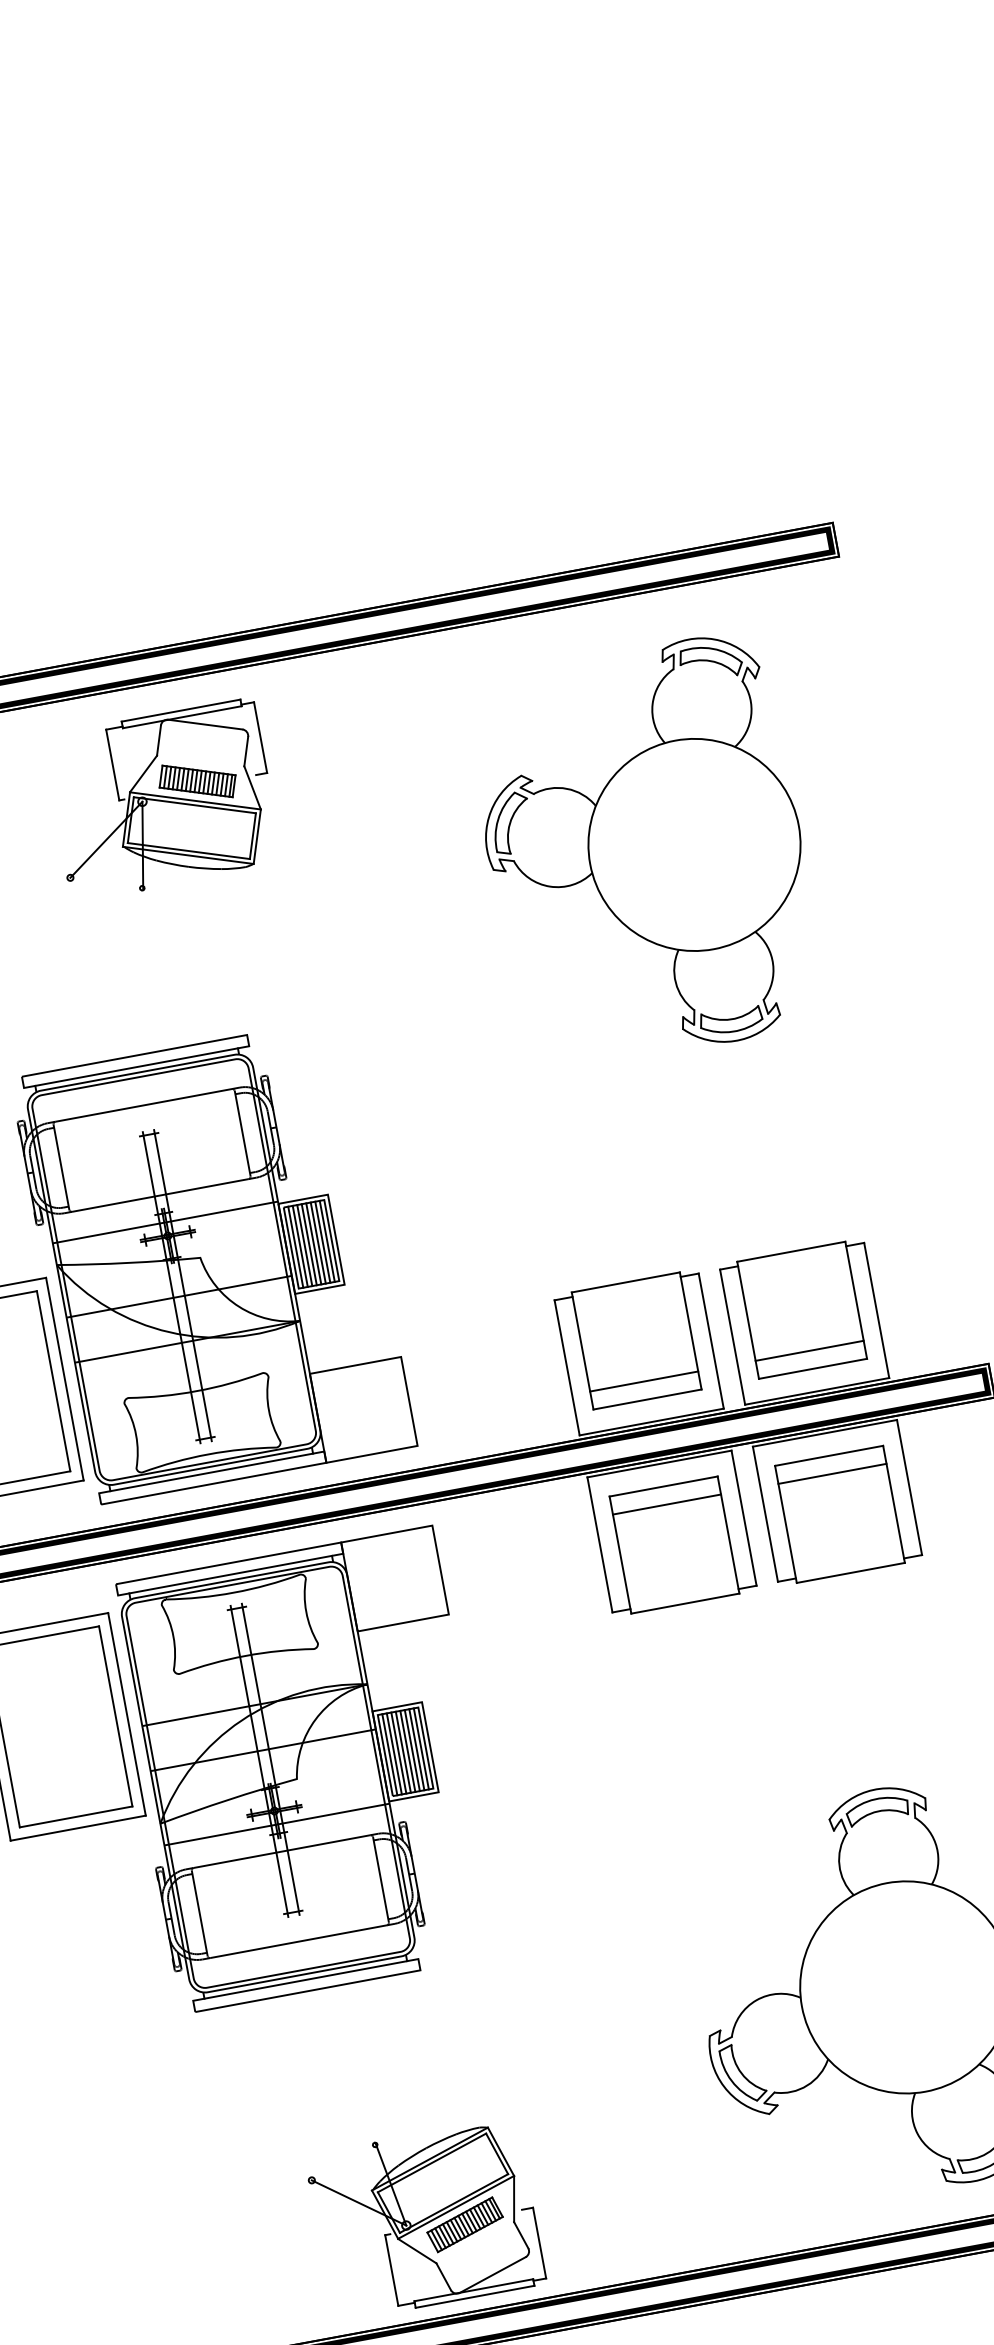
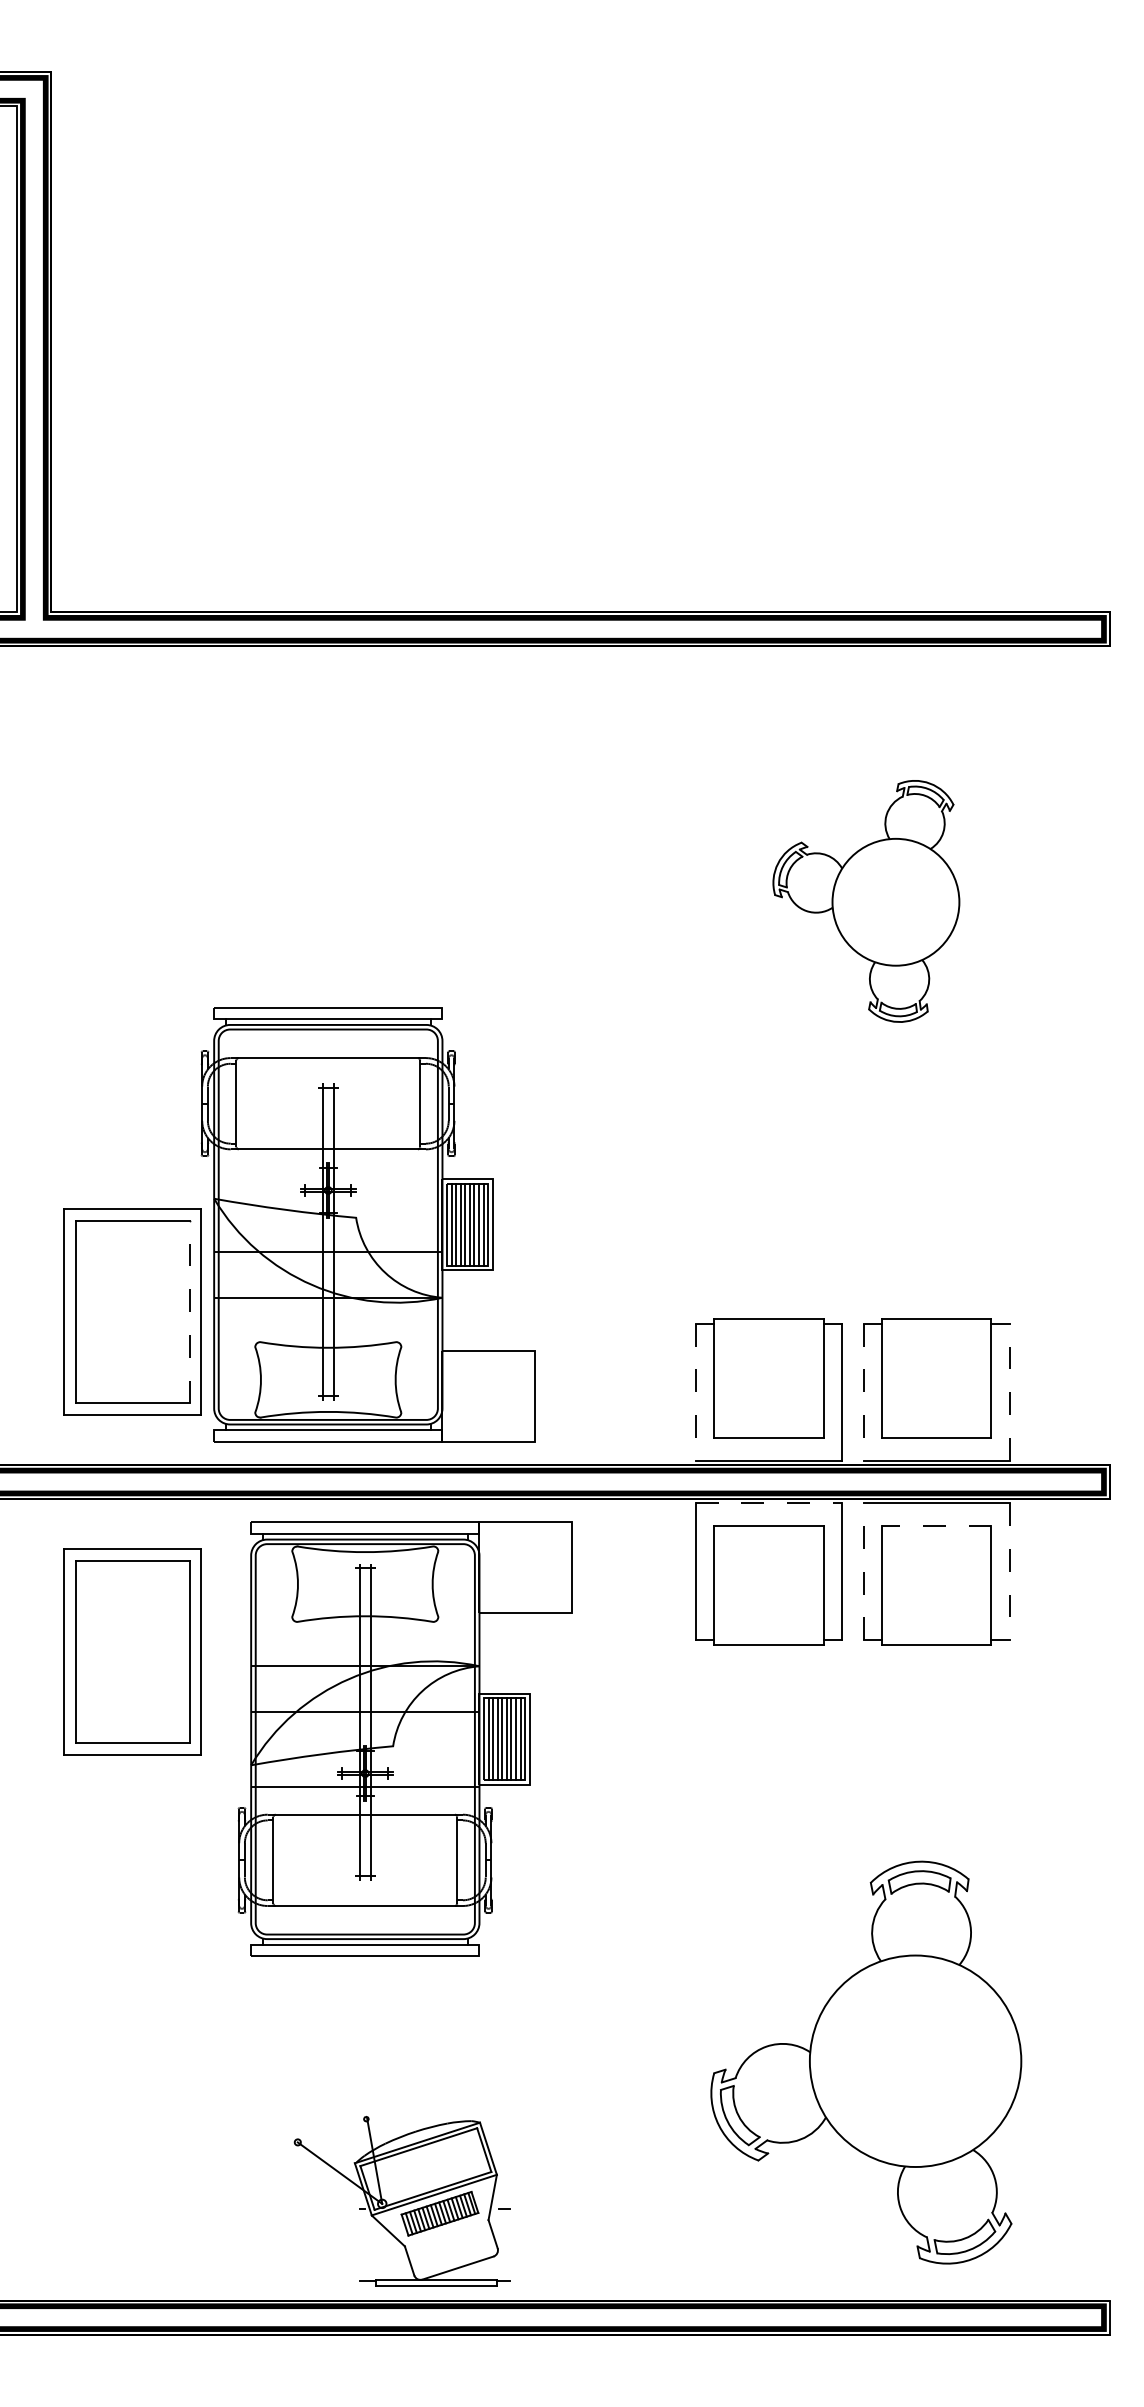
part: (161, 800) -> (401, 762), removed
part: (645, 852) -> (866, 901), size x0.6
line: (165, 1222) -> (328, 1176), removed
line: (876, 1309) -> (1009, 1391), solid -> dashed
line: (732, 1337) -> (863, 1392), solid -> dashed
line: (809, 1350) -> (936, 1419), removed
line: (566, 1368) -> (695, 1392), solid -> dashed
line: (53, 1380) -> (189, 1311), solid -> dashed
line: (643, 1381) -> (768, 1419), removed
line: (829, 1456) -> (936, 1526), solid -> dashed
line: (660, 1464) -> (769, 1503), solid -> dashed
line: (832, 1473) -> (936, 1544), removed
line: (909, 1488) -> (1009, 1572), solid -> dashed
line: (666, 1504) -> (768, 1544), removed
line: (765, 1513) -> (863, 1571), solid -> dashed
part: (306, 1769) -> (404, 1738), moved
line: (539, 2243) -> (509, 2245), removed
line: (391, 2270) -> (359, 2245), removed

